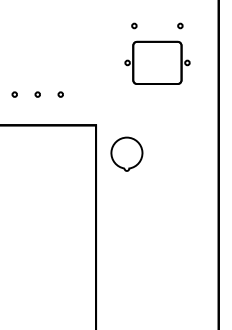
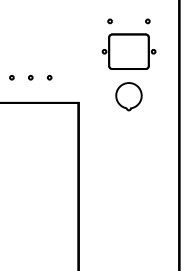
part: (126, 154) -> (128, 96), moved

